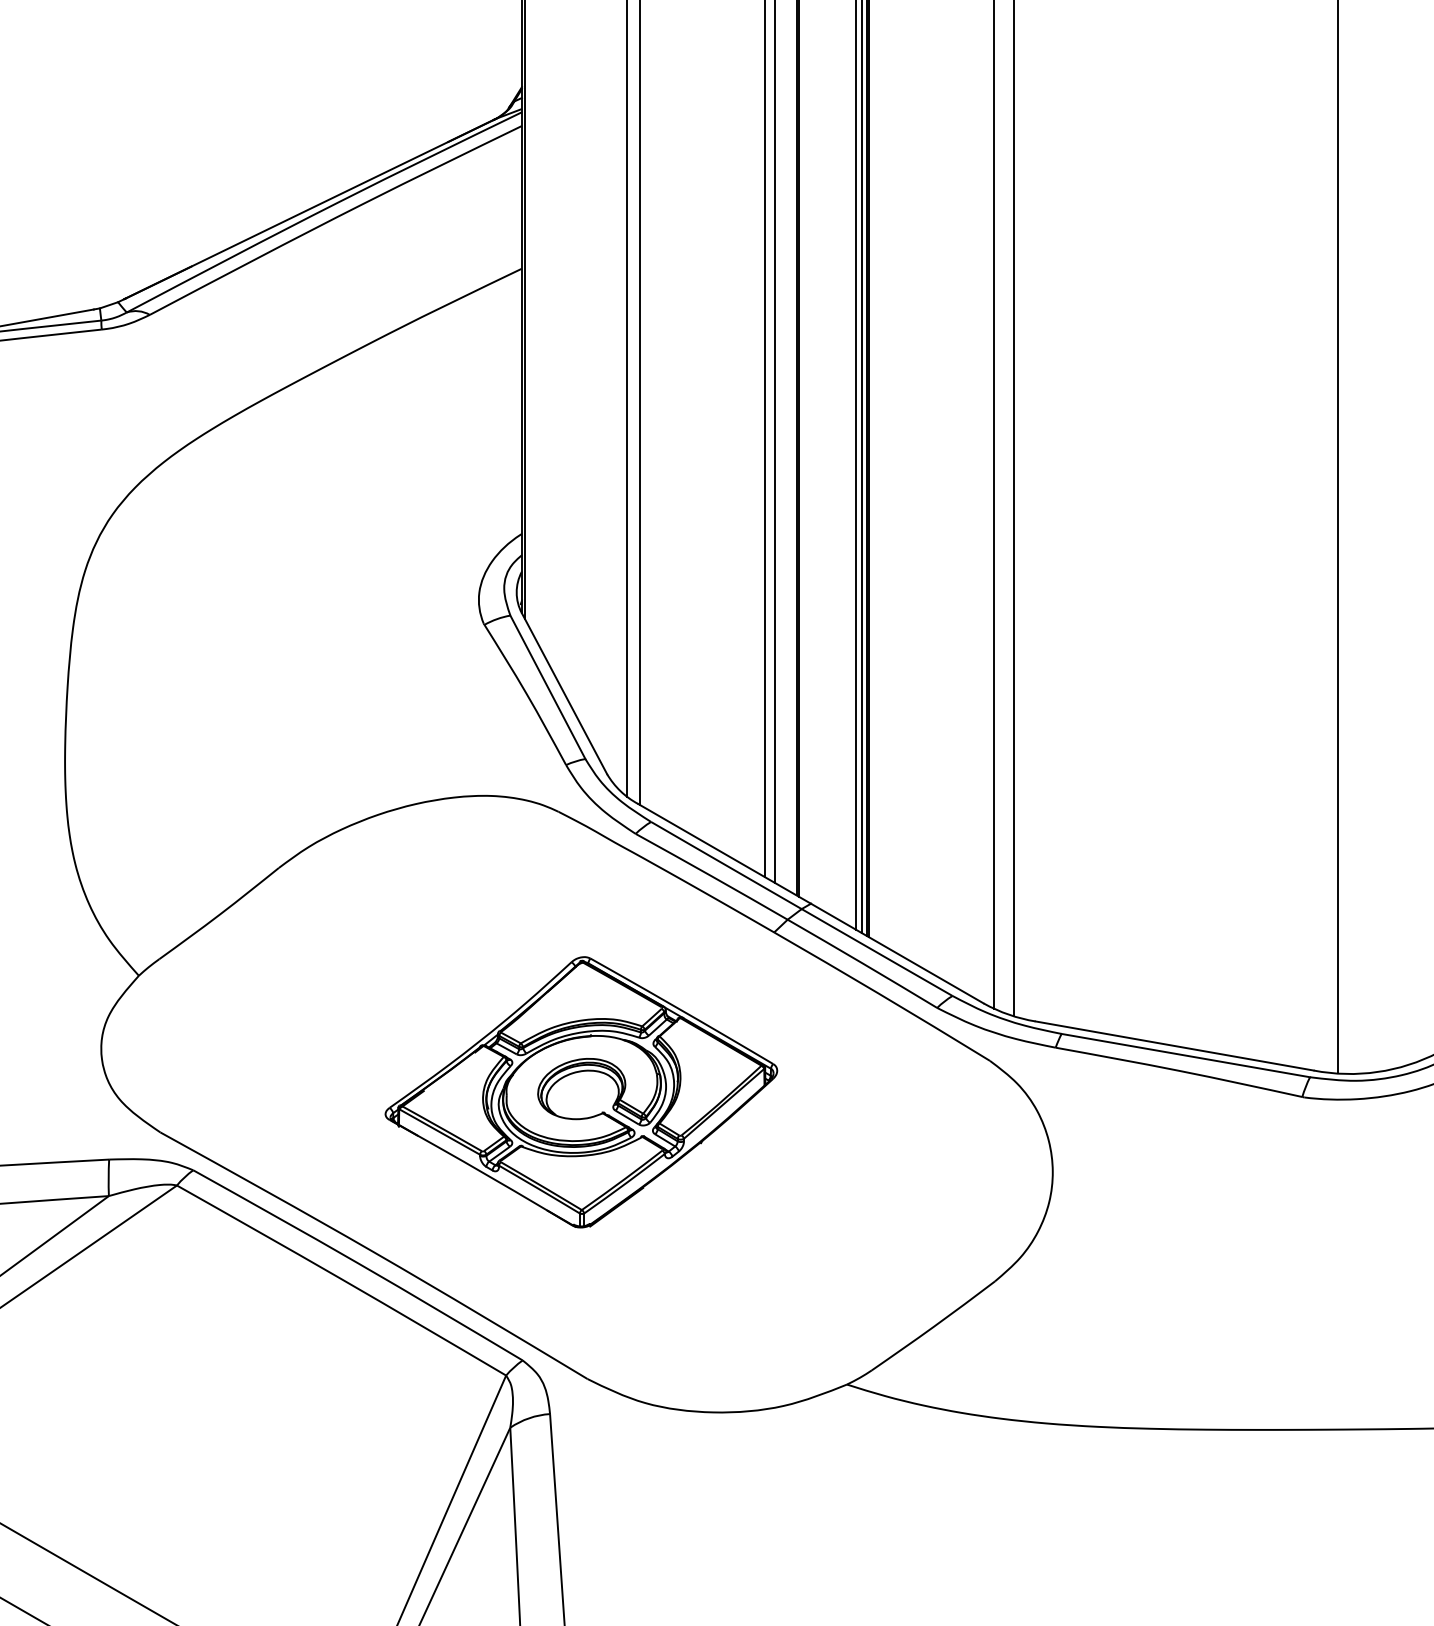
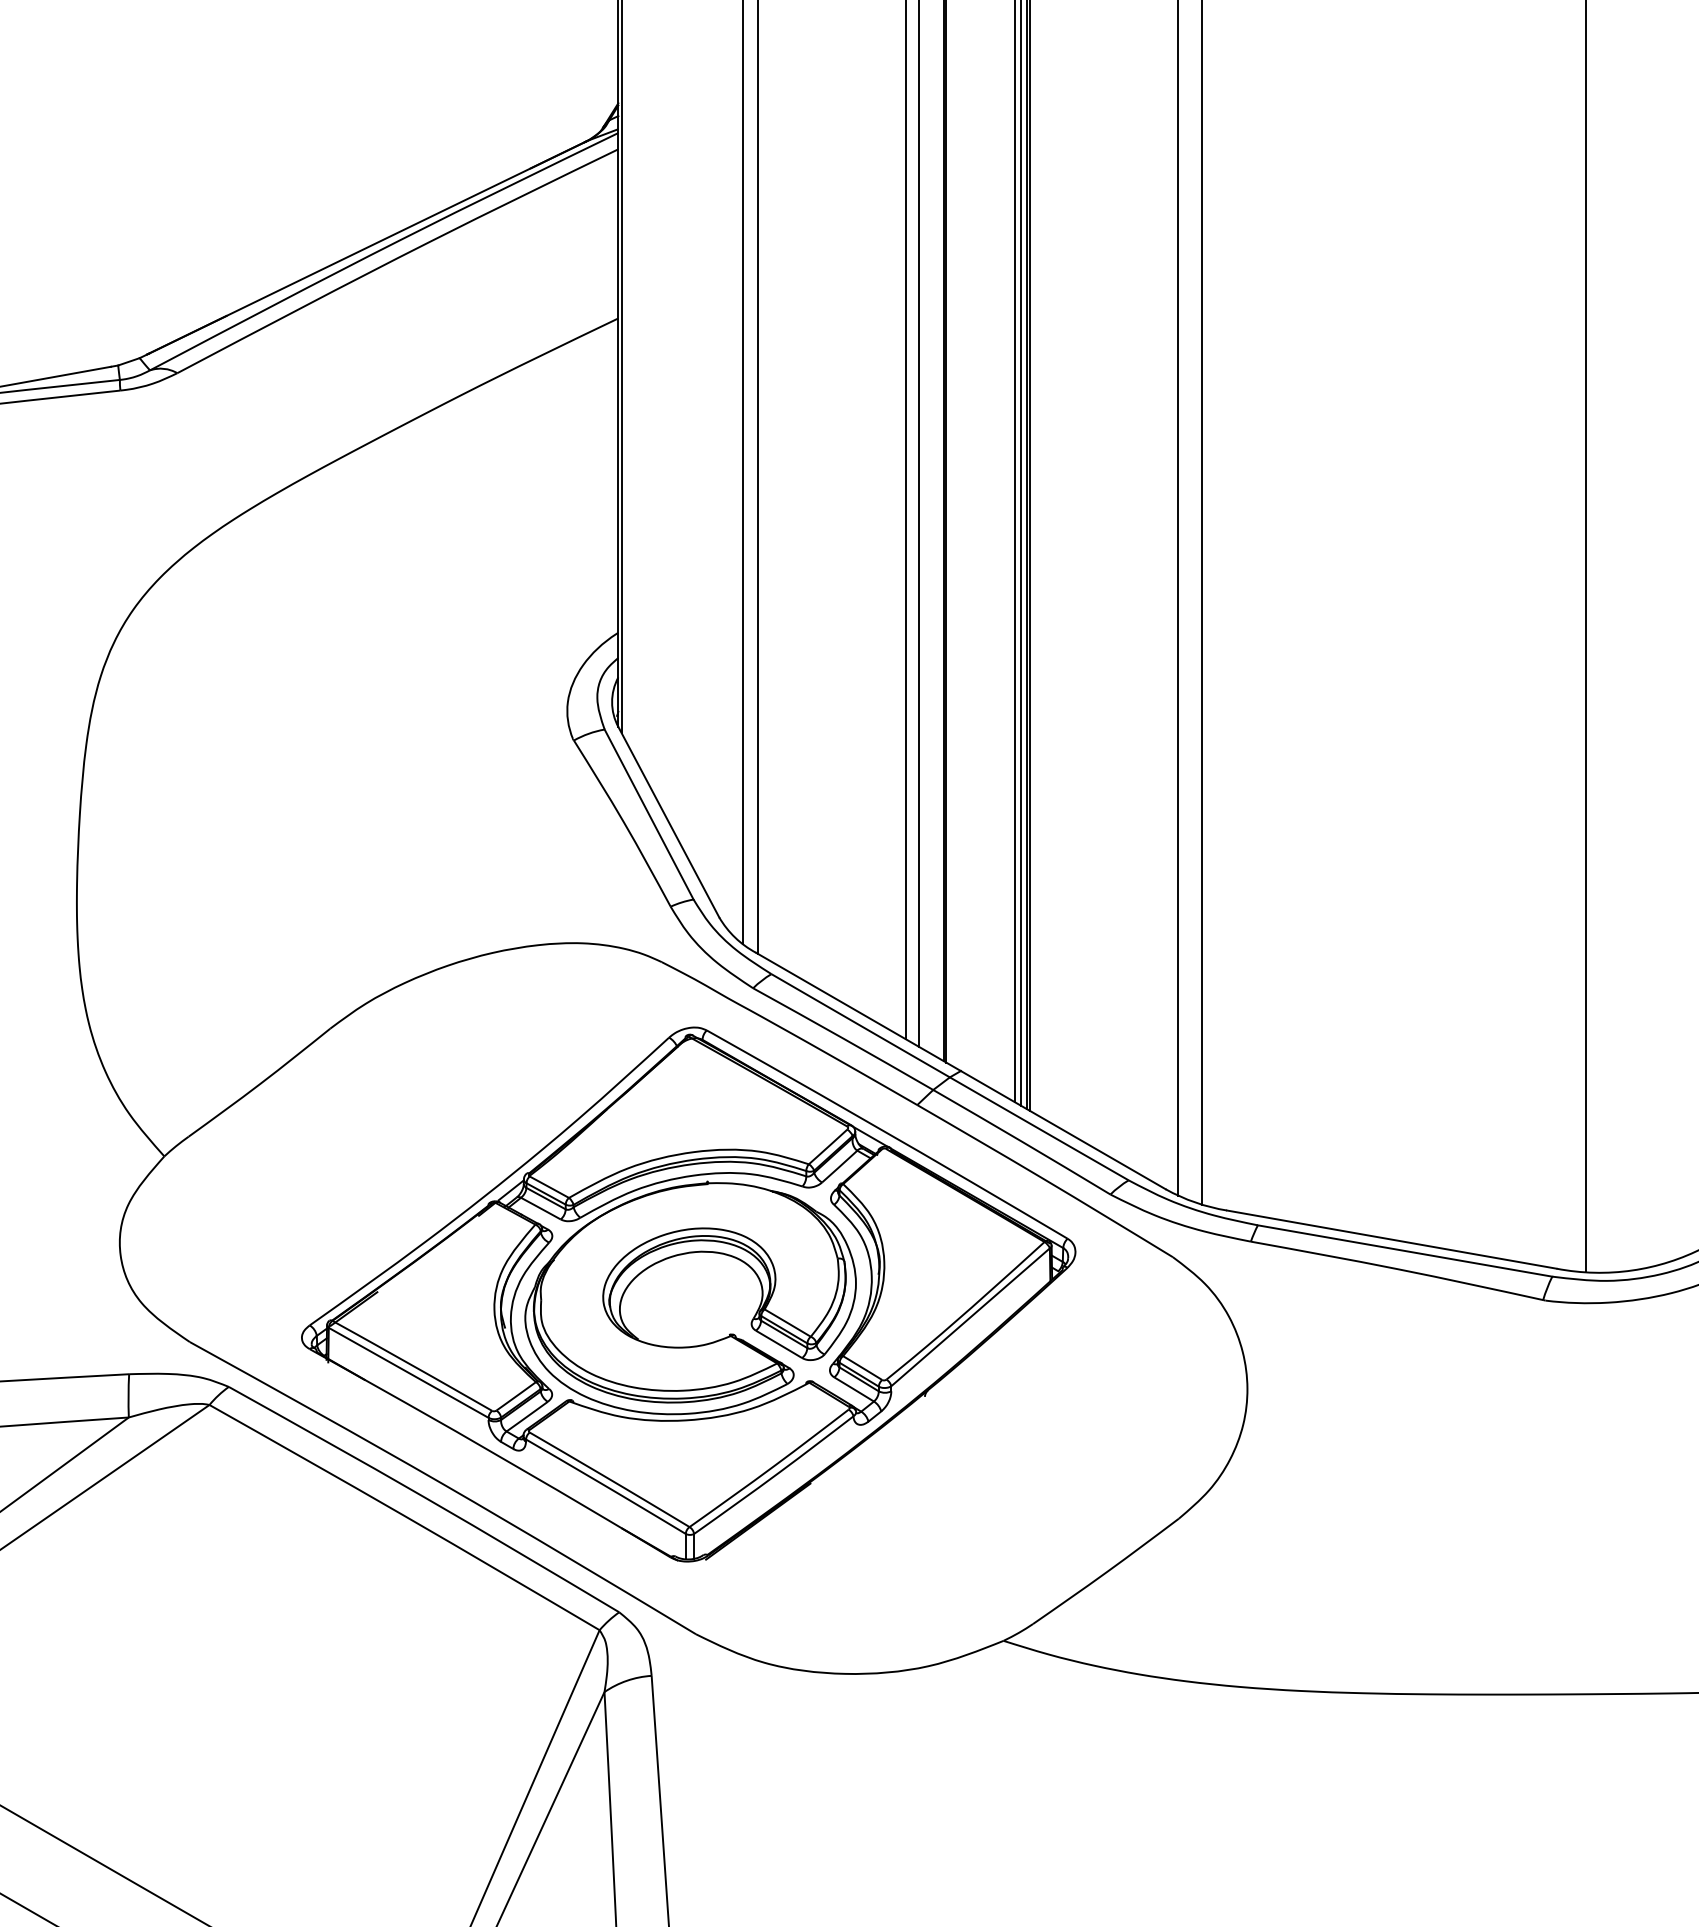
part: (581, 1092) -> (688, 1294), size x1.67

